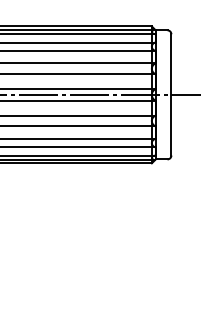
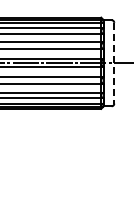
line: (171, 95) -> (114, 63), solid -> dashed

